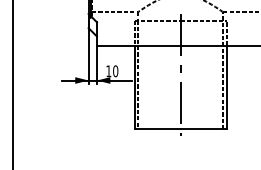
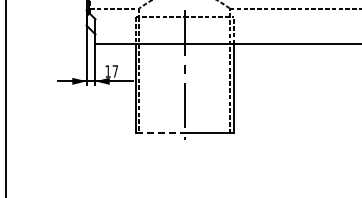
text: (115, 71) -> (115, 71), 10 -> 17
line: (158, 129) -> (160, 133), solid -> dashed

